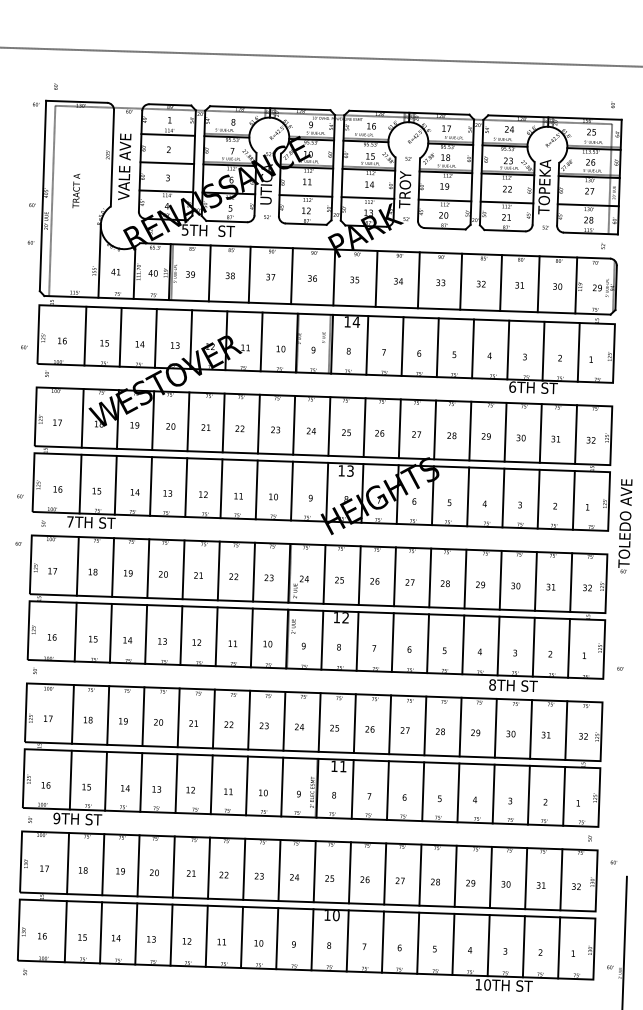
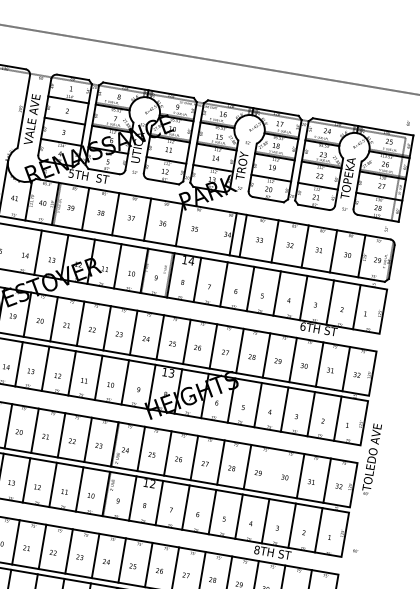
line: (376, 278) -> (233, 233), moved
line: (120, 336) -> (11, 247), removed
text: (625, 526) -> (371, 459), moved
line: (500, 579) -> (273, 470), removed

